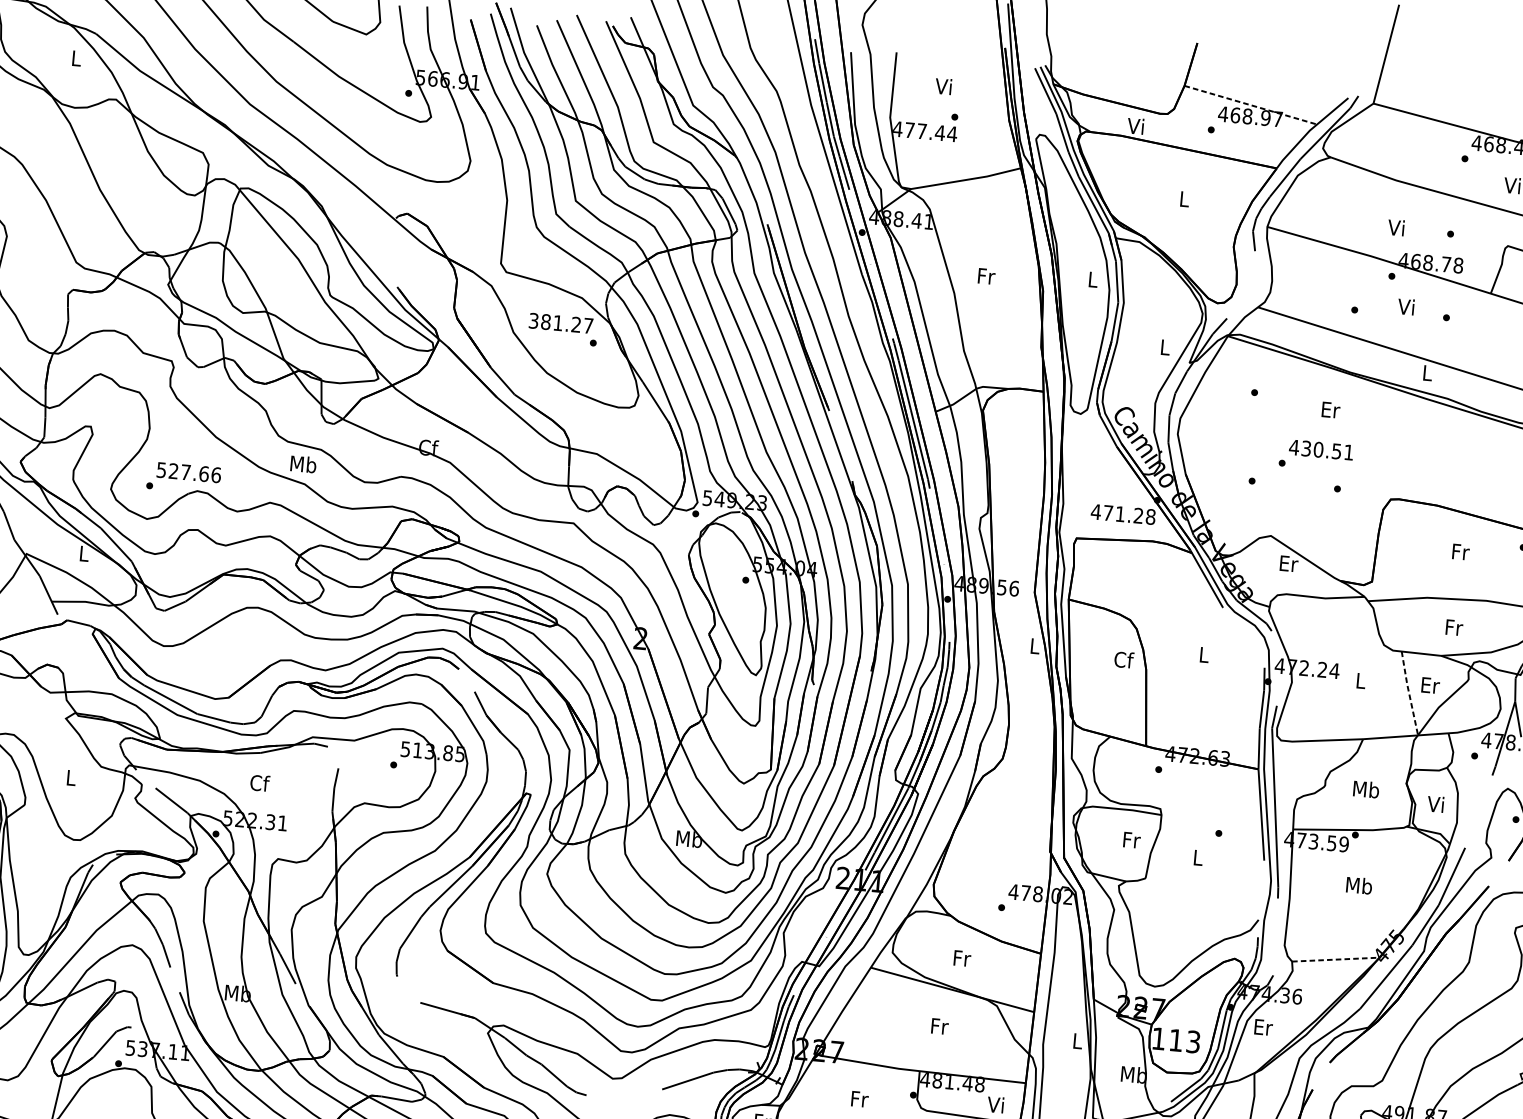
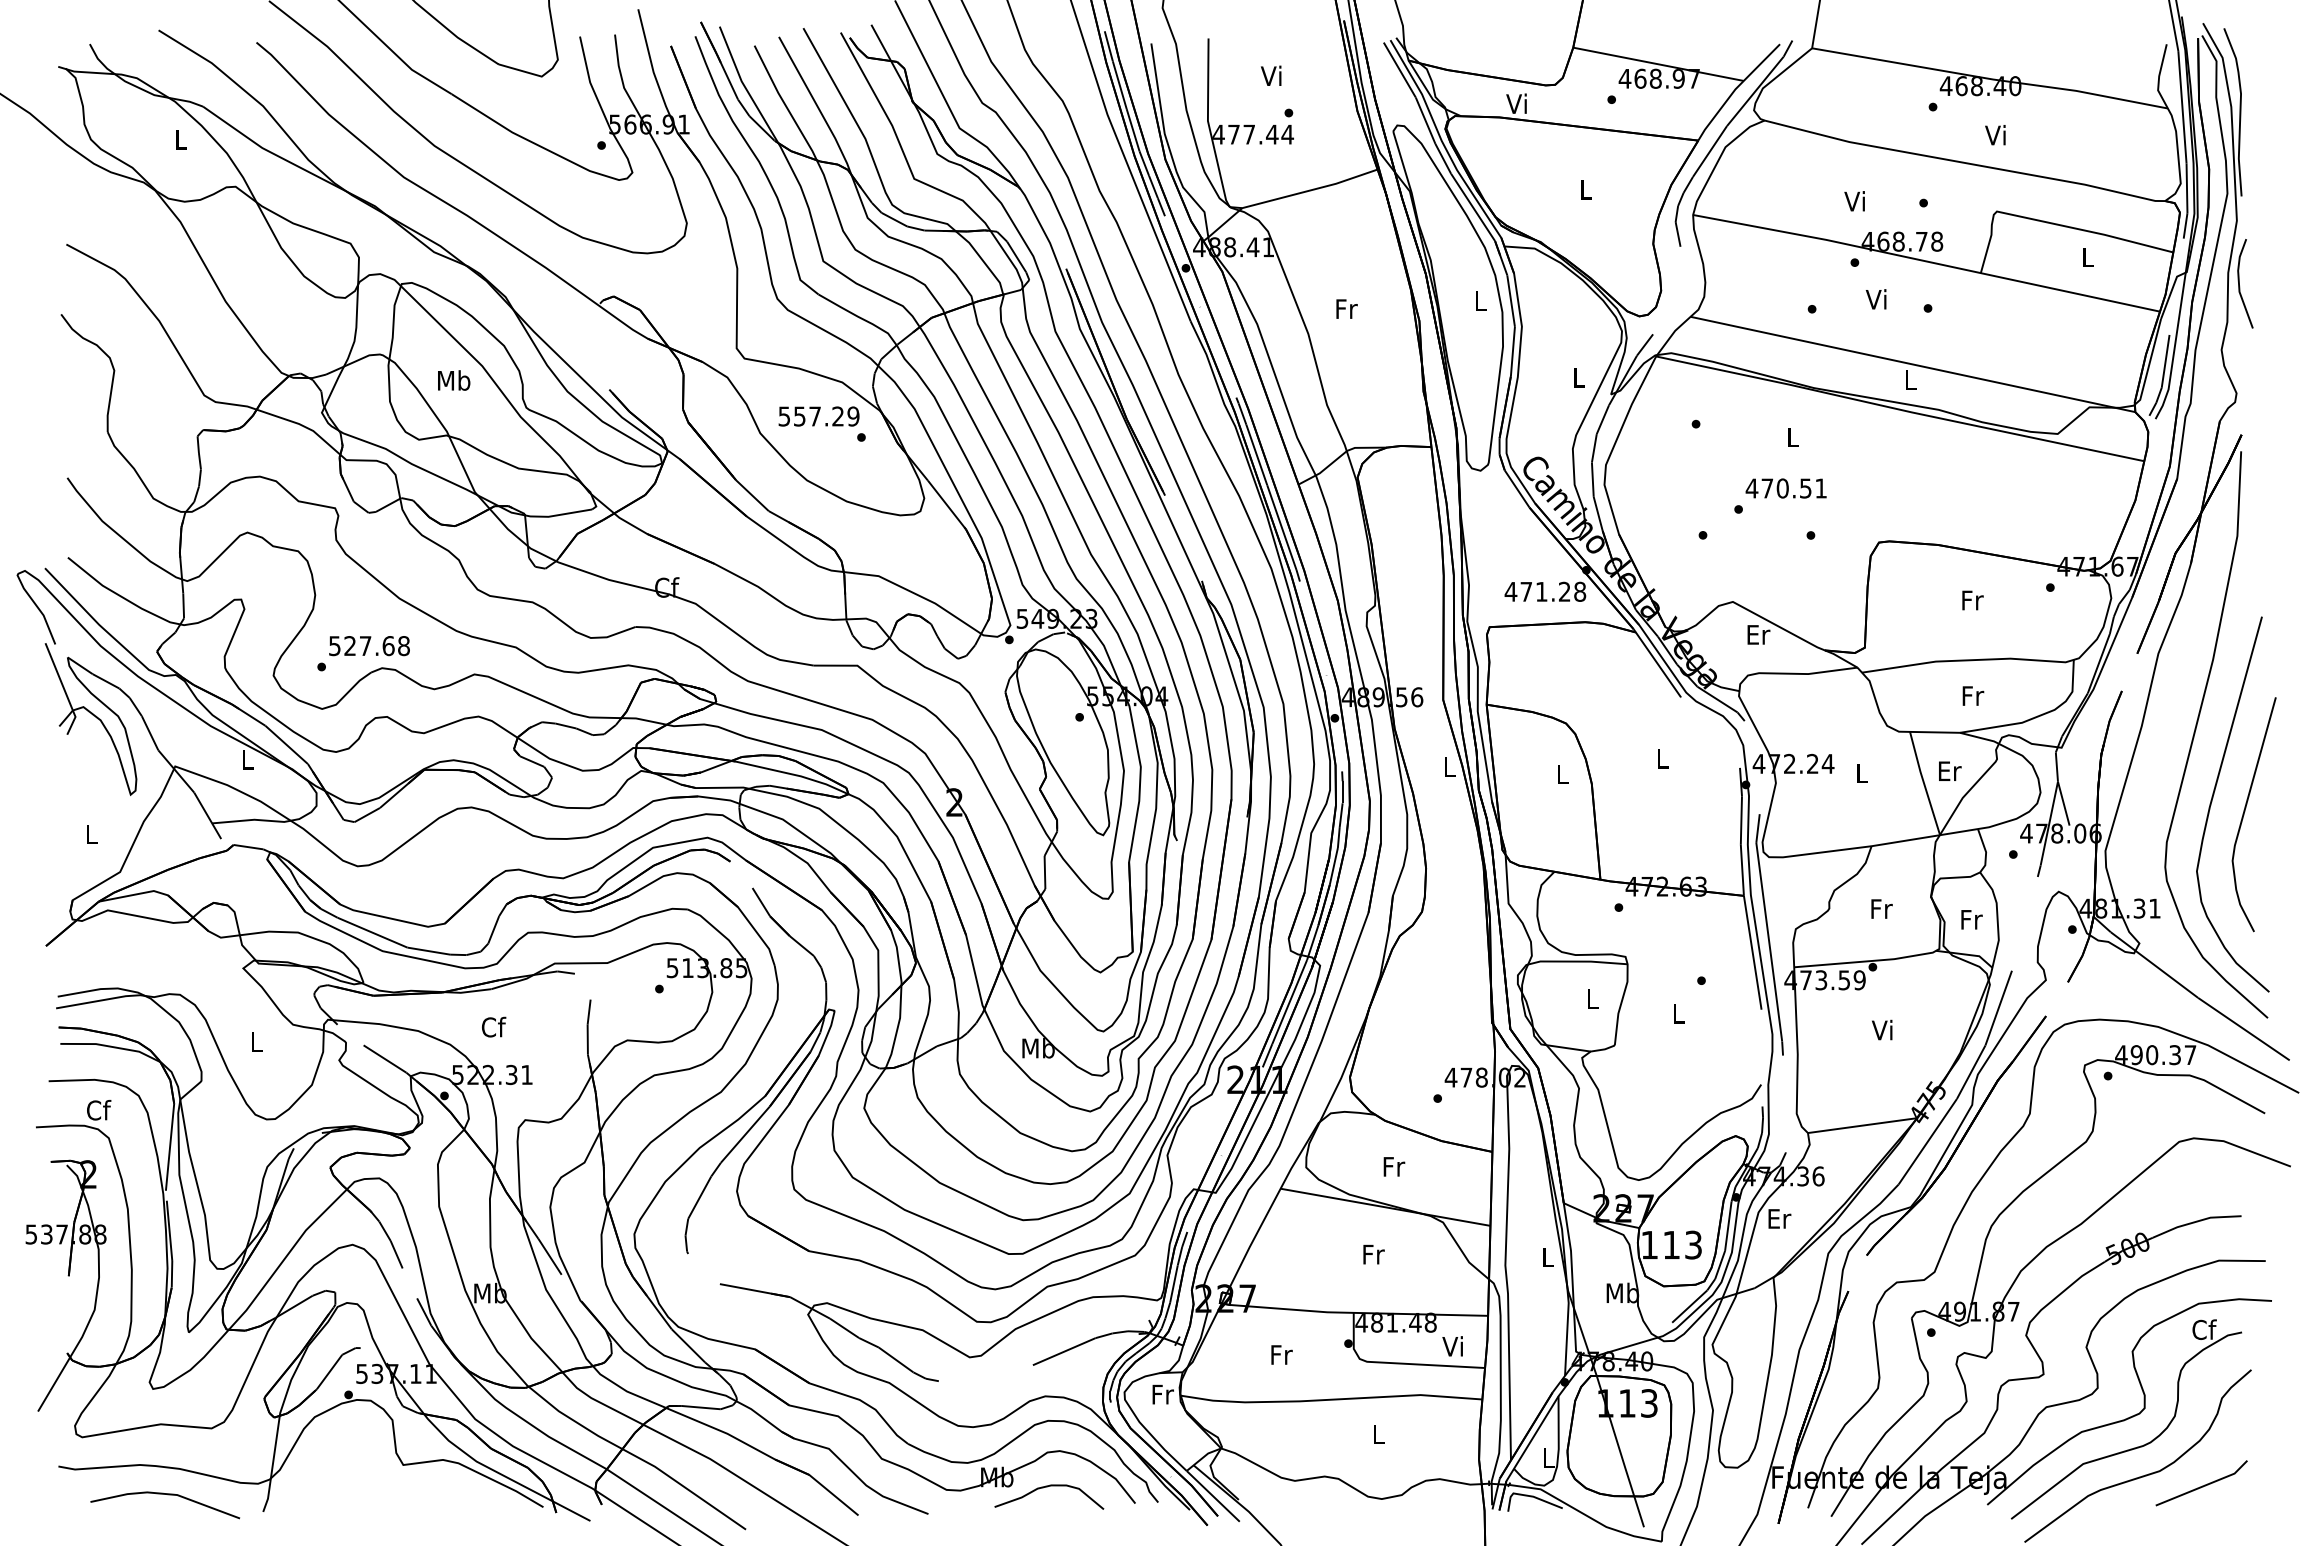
line: (1250, 105) -> (1658, 64), dashed -> solid
text: (561, 323) -> (819, 416), 381.27 -> 557.29
text: (1330, 410) -> (1793, 437), Er -> L
text: (1306, 448) -> (1767, 488), 430.51 -> 470.51
text: (303, 464) -> (454, 380), moved
text: (216, 474) -> (404, 645), 527.66 -> 527.68
text: (1124, 659) -> (1563, 773), Cf -> L
line: (1409, 693) -> (1924, 783), dashed -> solid
text: (1366, 789) -> (1881, 908), Mb -> Fr
text: (1436, 804) -> (1970, 919), Vi -> Fr
text: (1132, 839) -> (1593, 998), Fr -> L
text: (1359, 885) -> (1883, 1029), Mb -> Vi
line: (1336, 959) -> (1863, 1125), dashed -> solid

